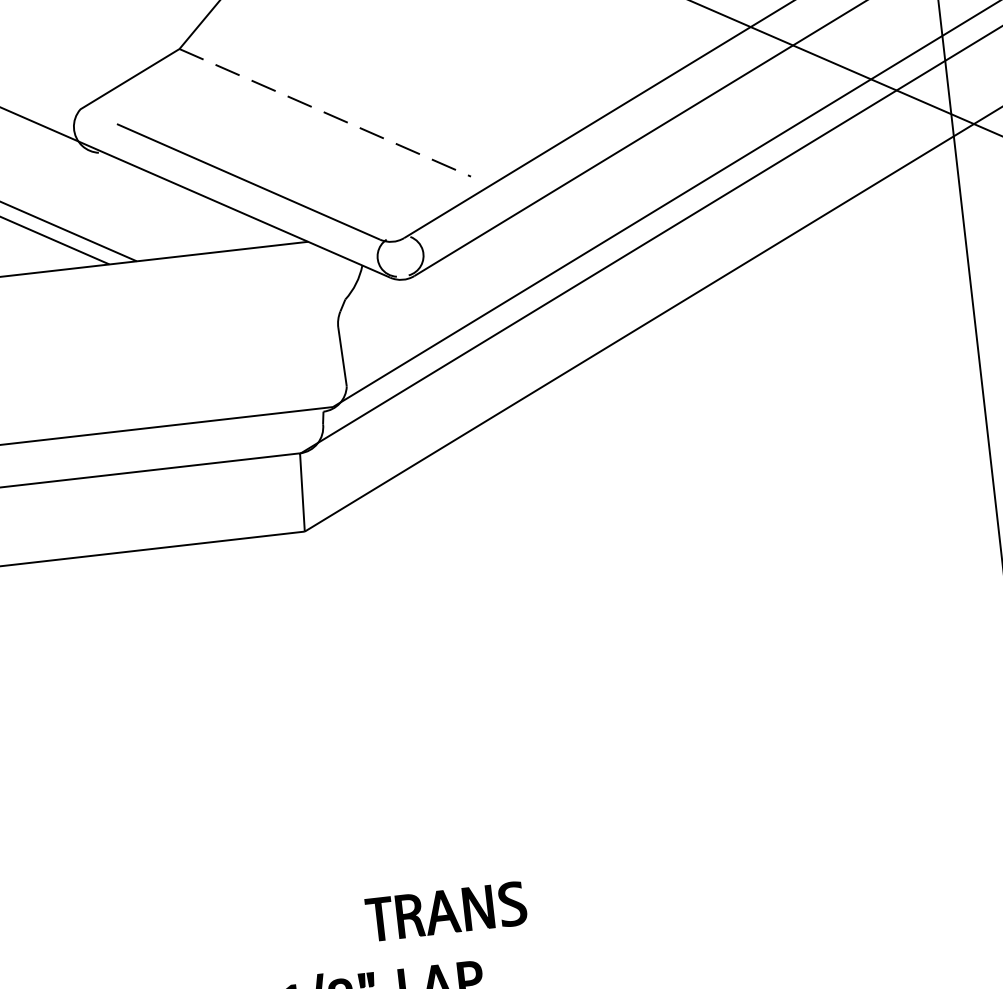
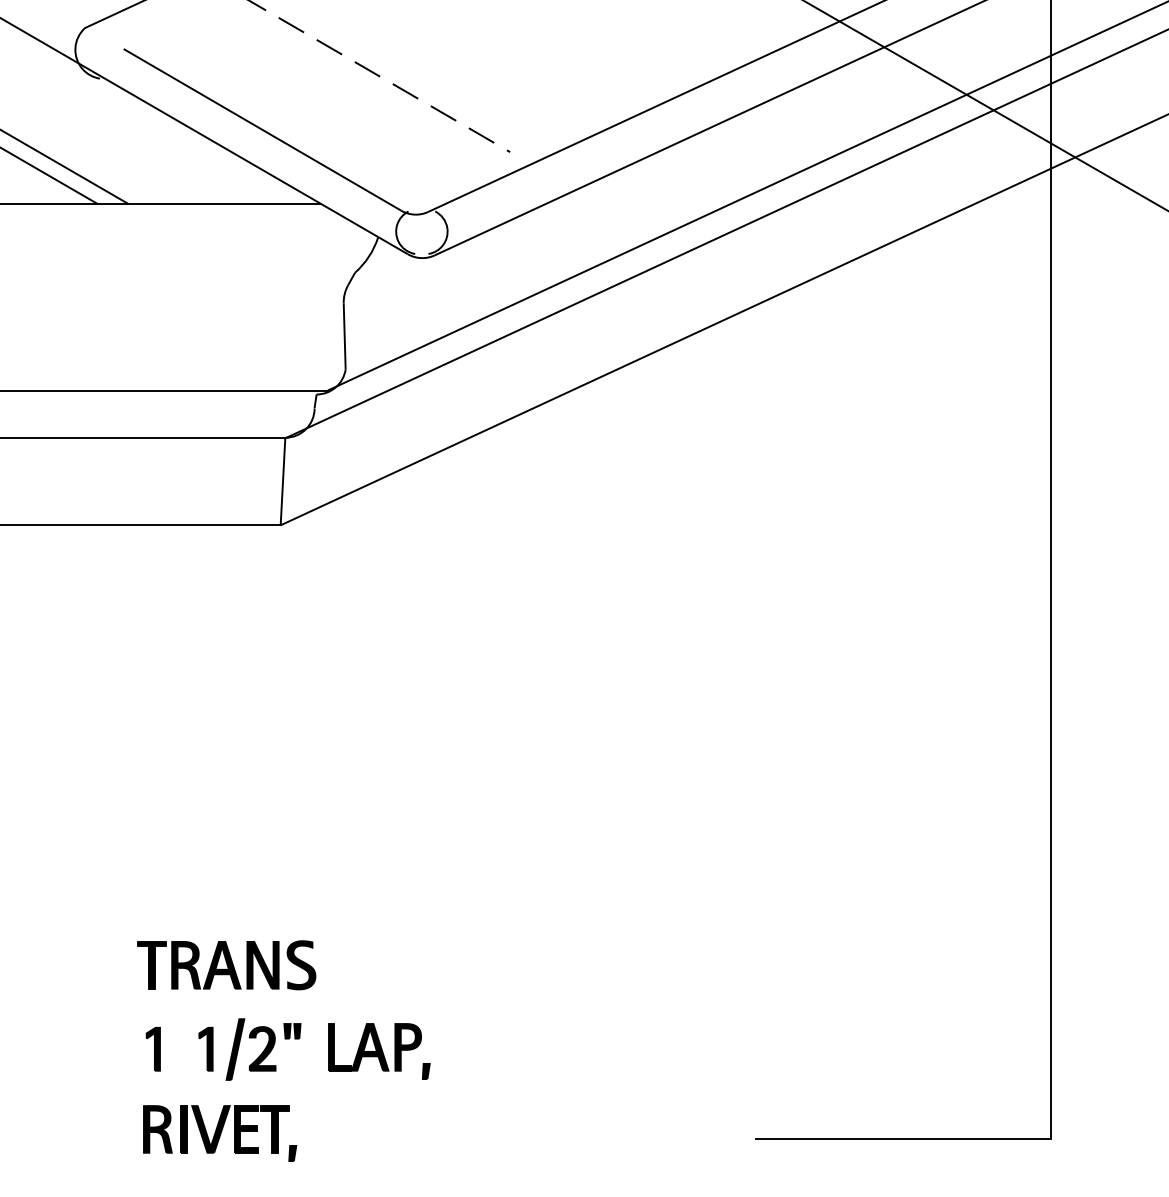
part: (446, 911) -> (226, 965), moved

